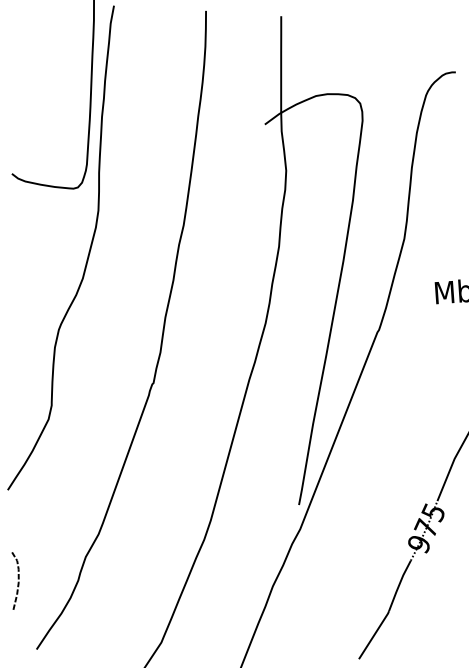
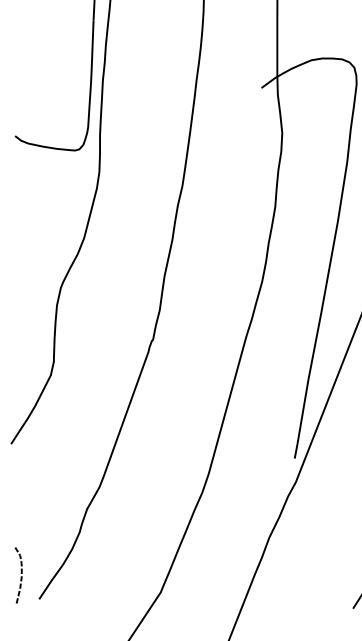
curve: (17, 578) -> (20, 572), moved

